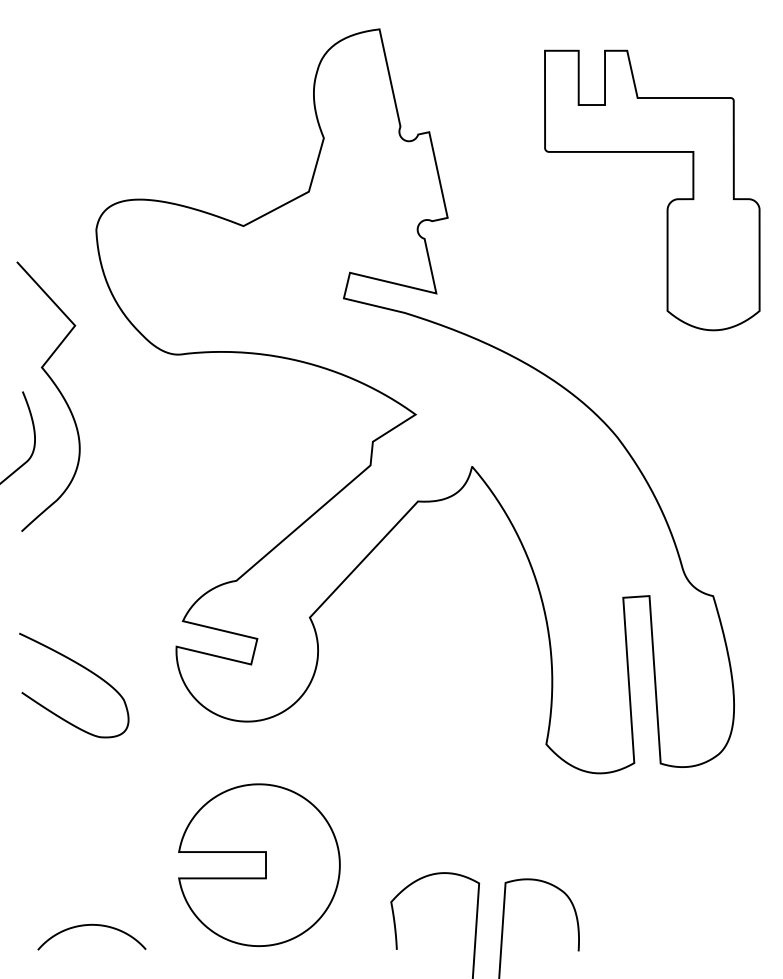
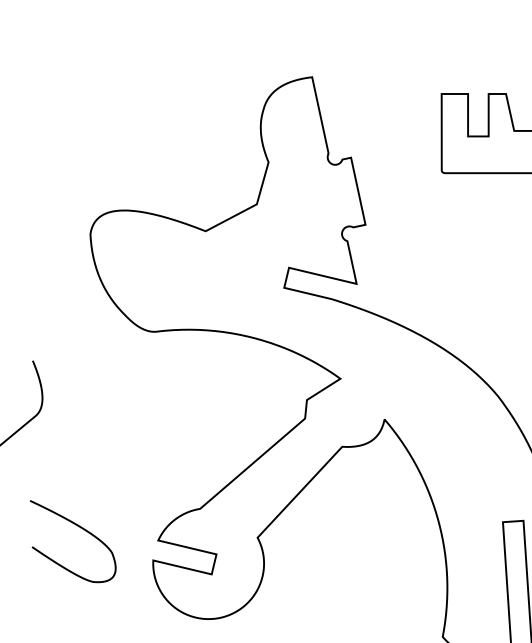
curve: (58, 391) -> (60, 360), removed
curve: (83, 668) -> (80, 528), moved

